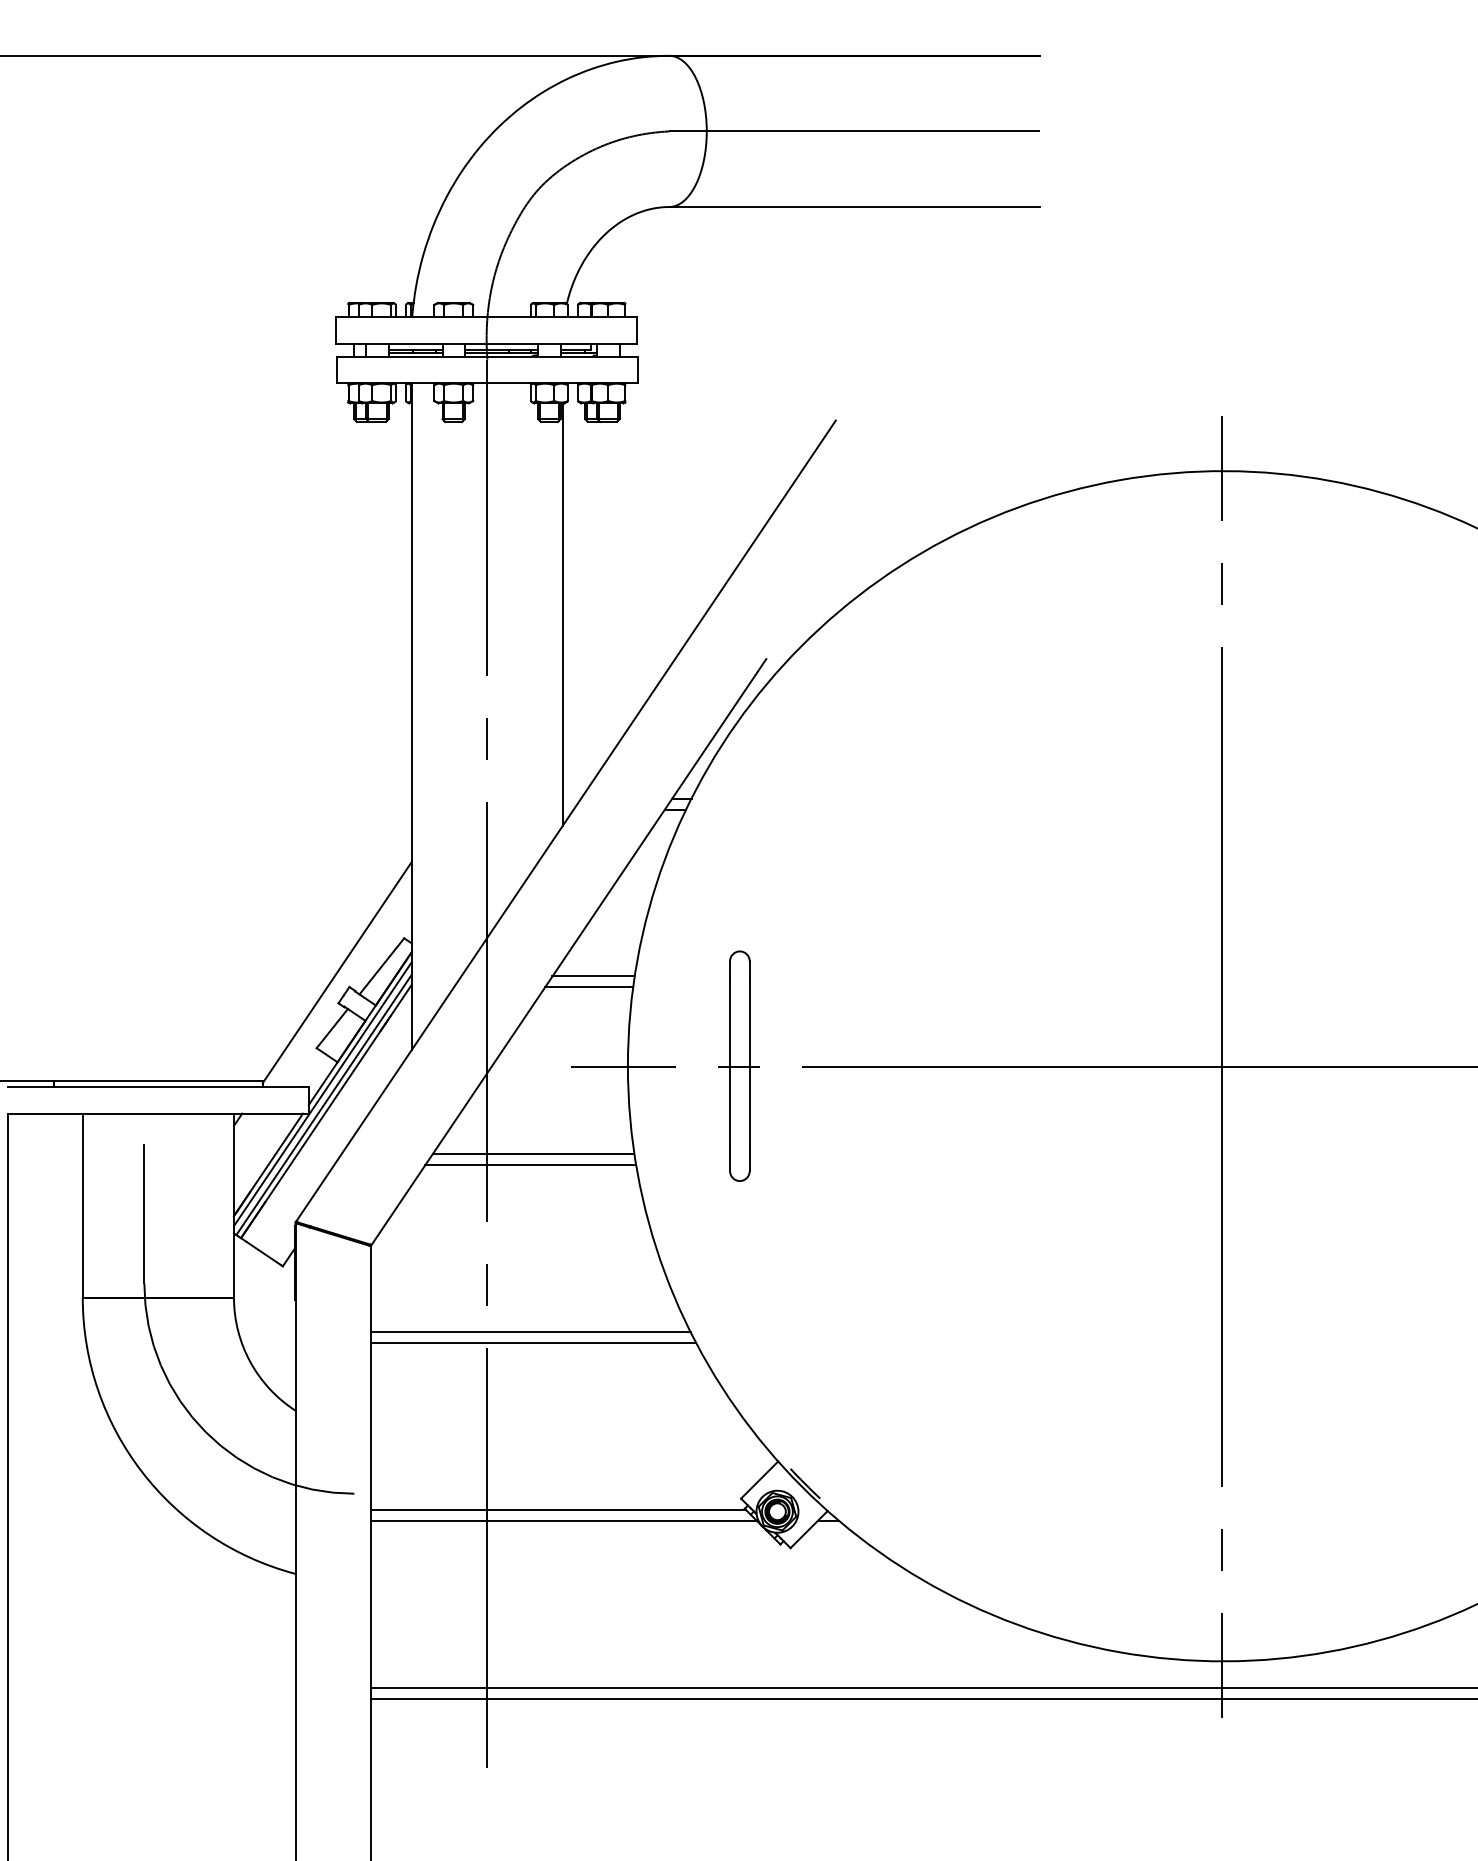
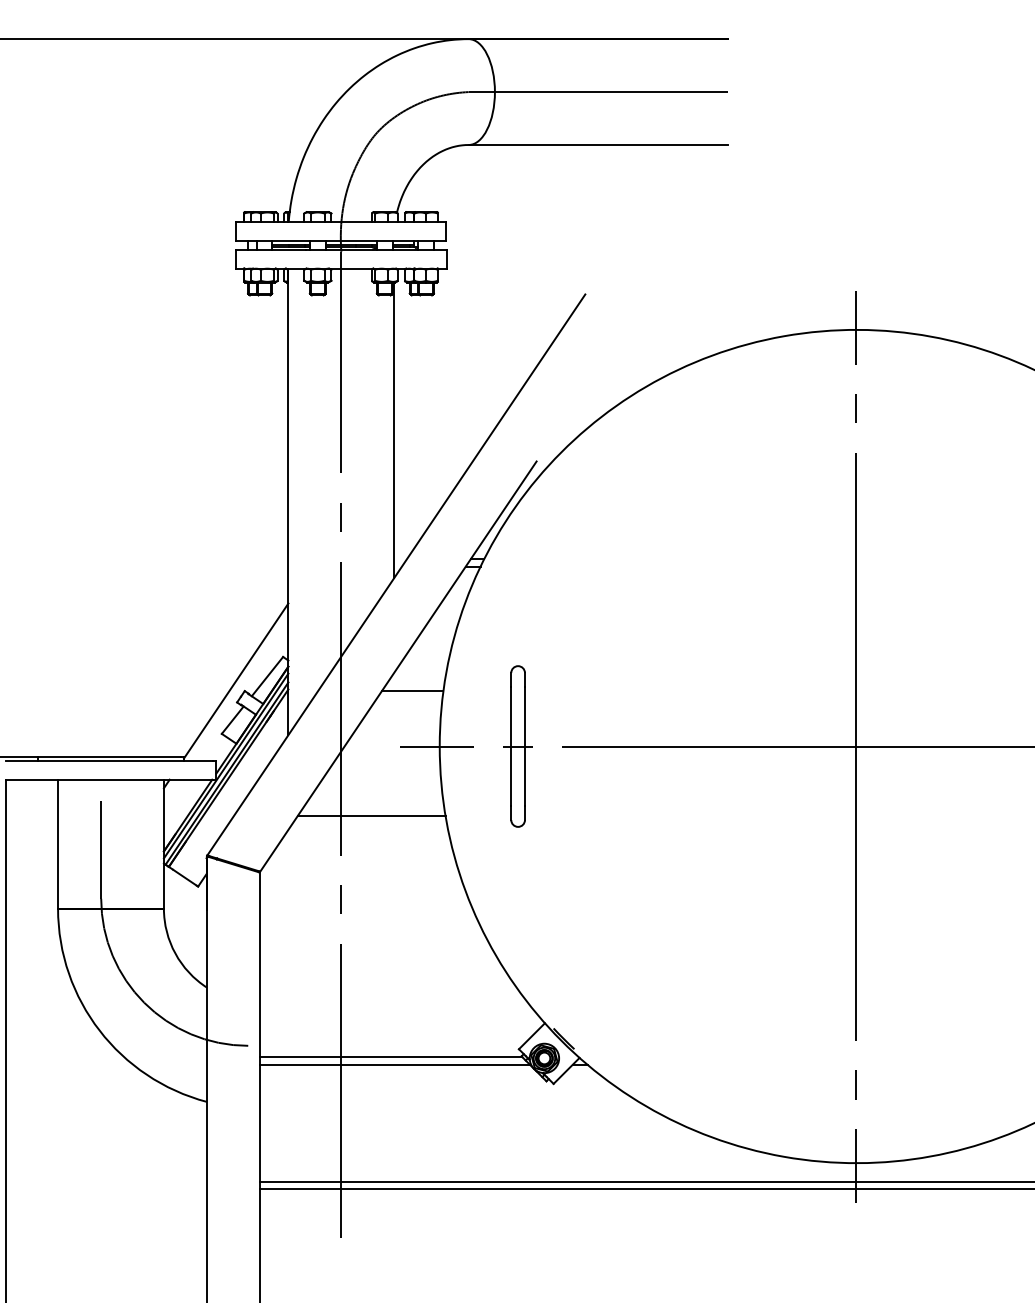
line: (593, 976) -> (415, 683), removed
line: (533, 1154) -> (373, 808), removed
line: (530, 1332) -> (371, 932), removed
line: (533, 1343) -> (373, 940), removed

